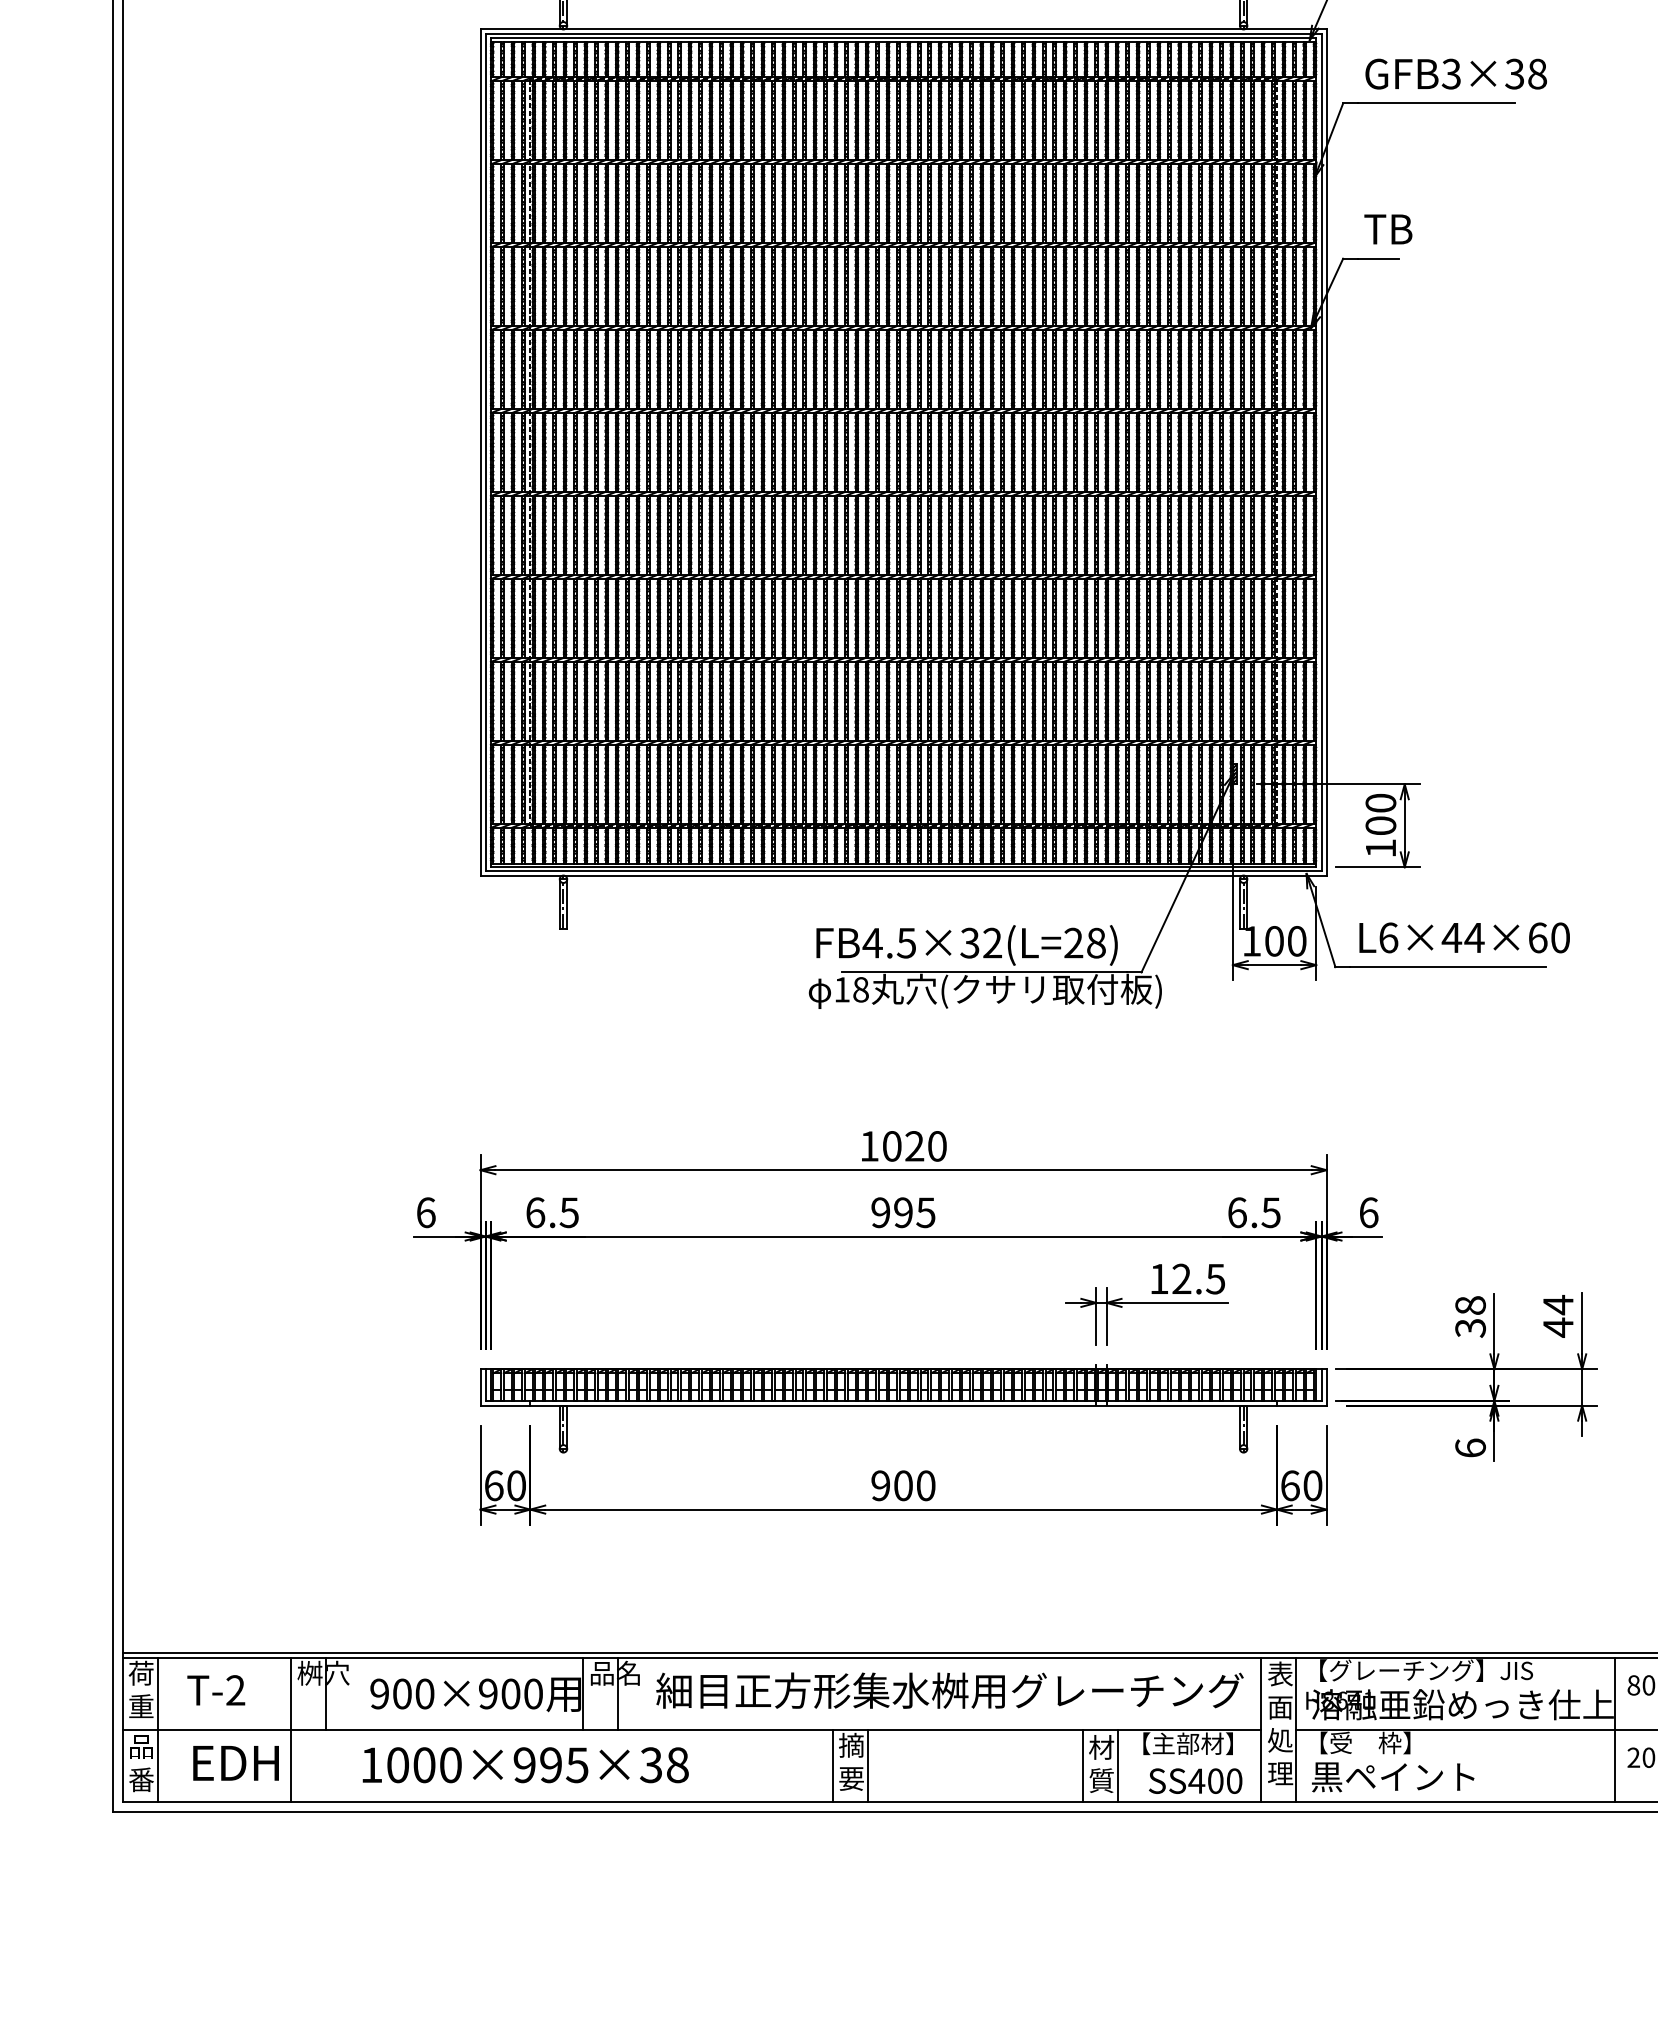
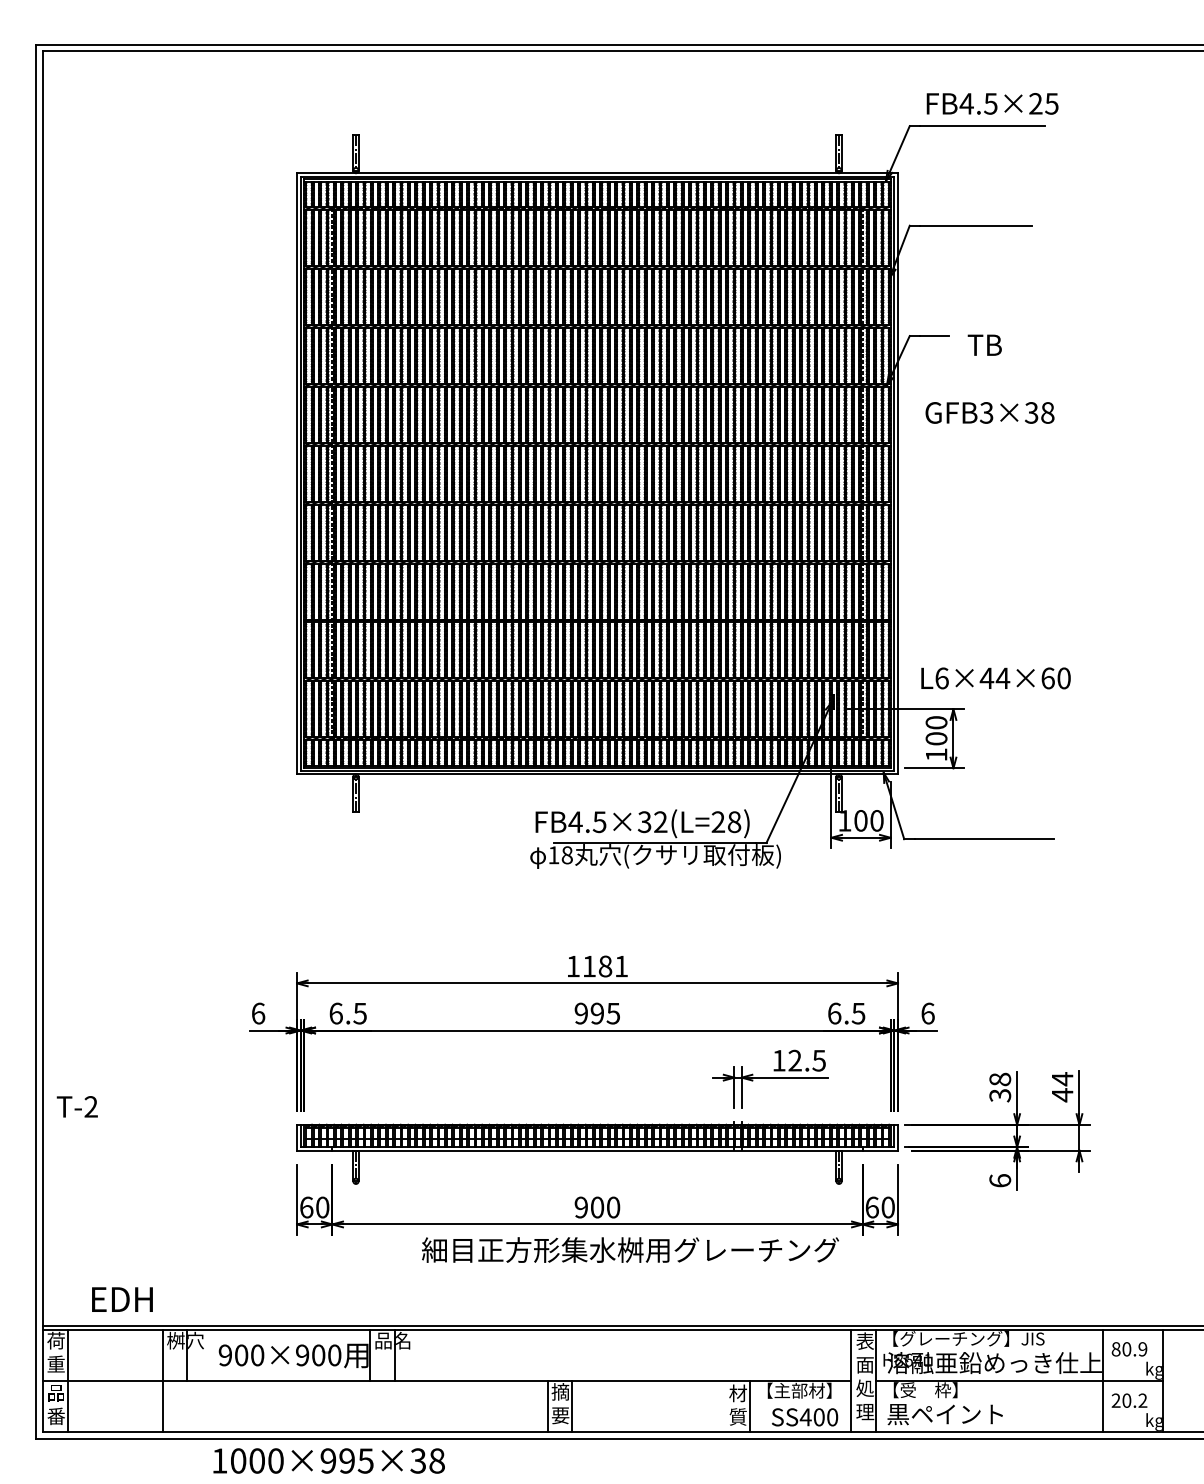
text: (1455, 73) -> (989, 412), moved
text: (1387, 228) -> (984, 344), moved
text: (1463, 938) -> (995, 678), moved
text: (914, 1146) -> (605, 966), 1020 -> 1181
text: (215, 1689) -> (76, 1106), moved
text: (950, 1689) -> (630, 1249), moved
text: (236, 1763) -> (122, 1299), moved
text: (524, 1764) -> (328, 1460), moved
line: (1083, 1765) -> (725, 1406), removed

